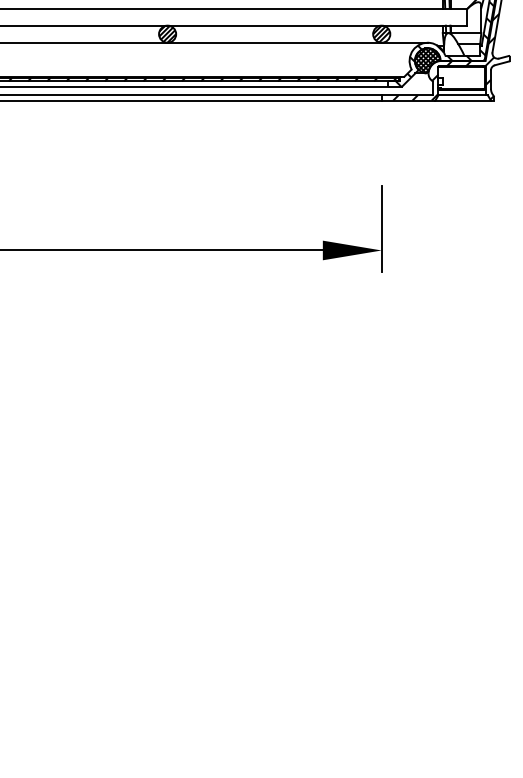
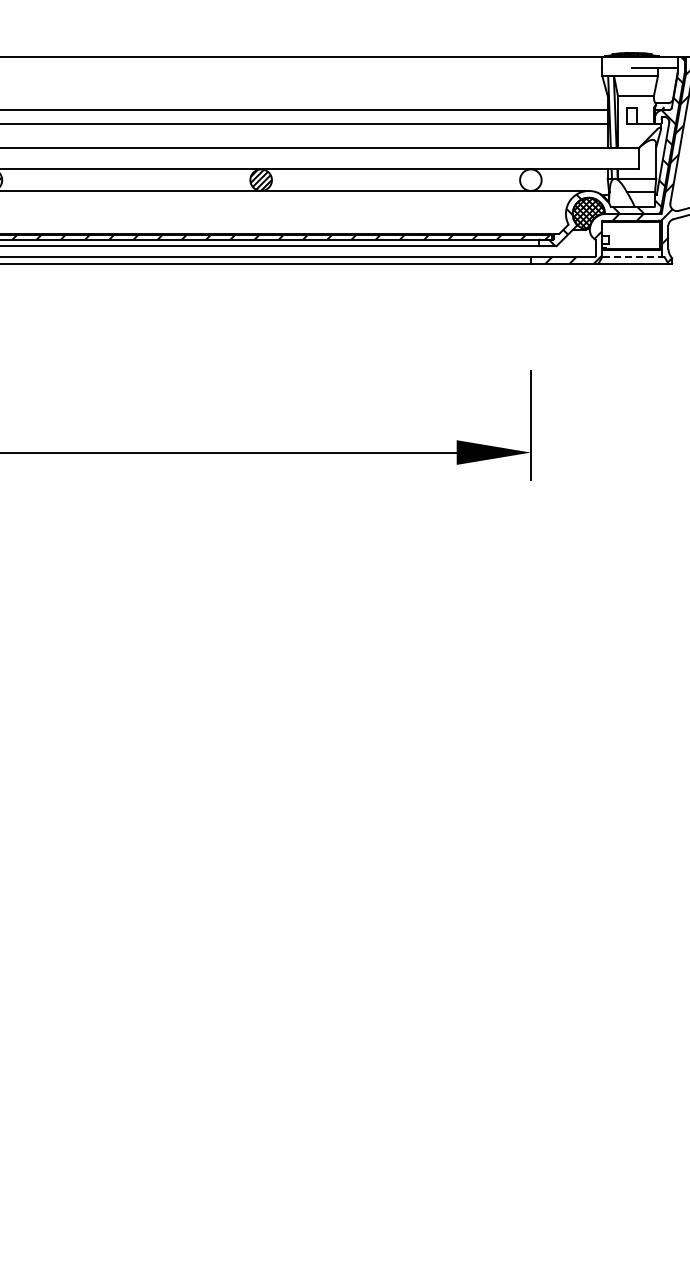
hatch: (381, 33) -> (530, 179), removed
line: (462, 95) -> (632, 257), solid -> dashed

